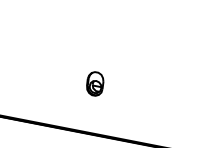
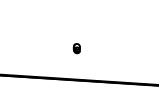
part: (93, 83) -> (76, 48), size x0.62

